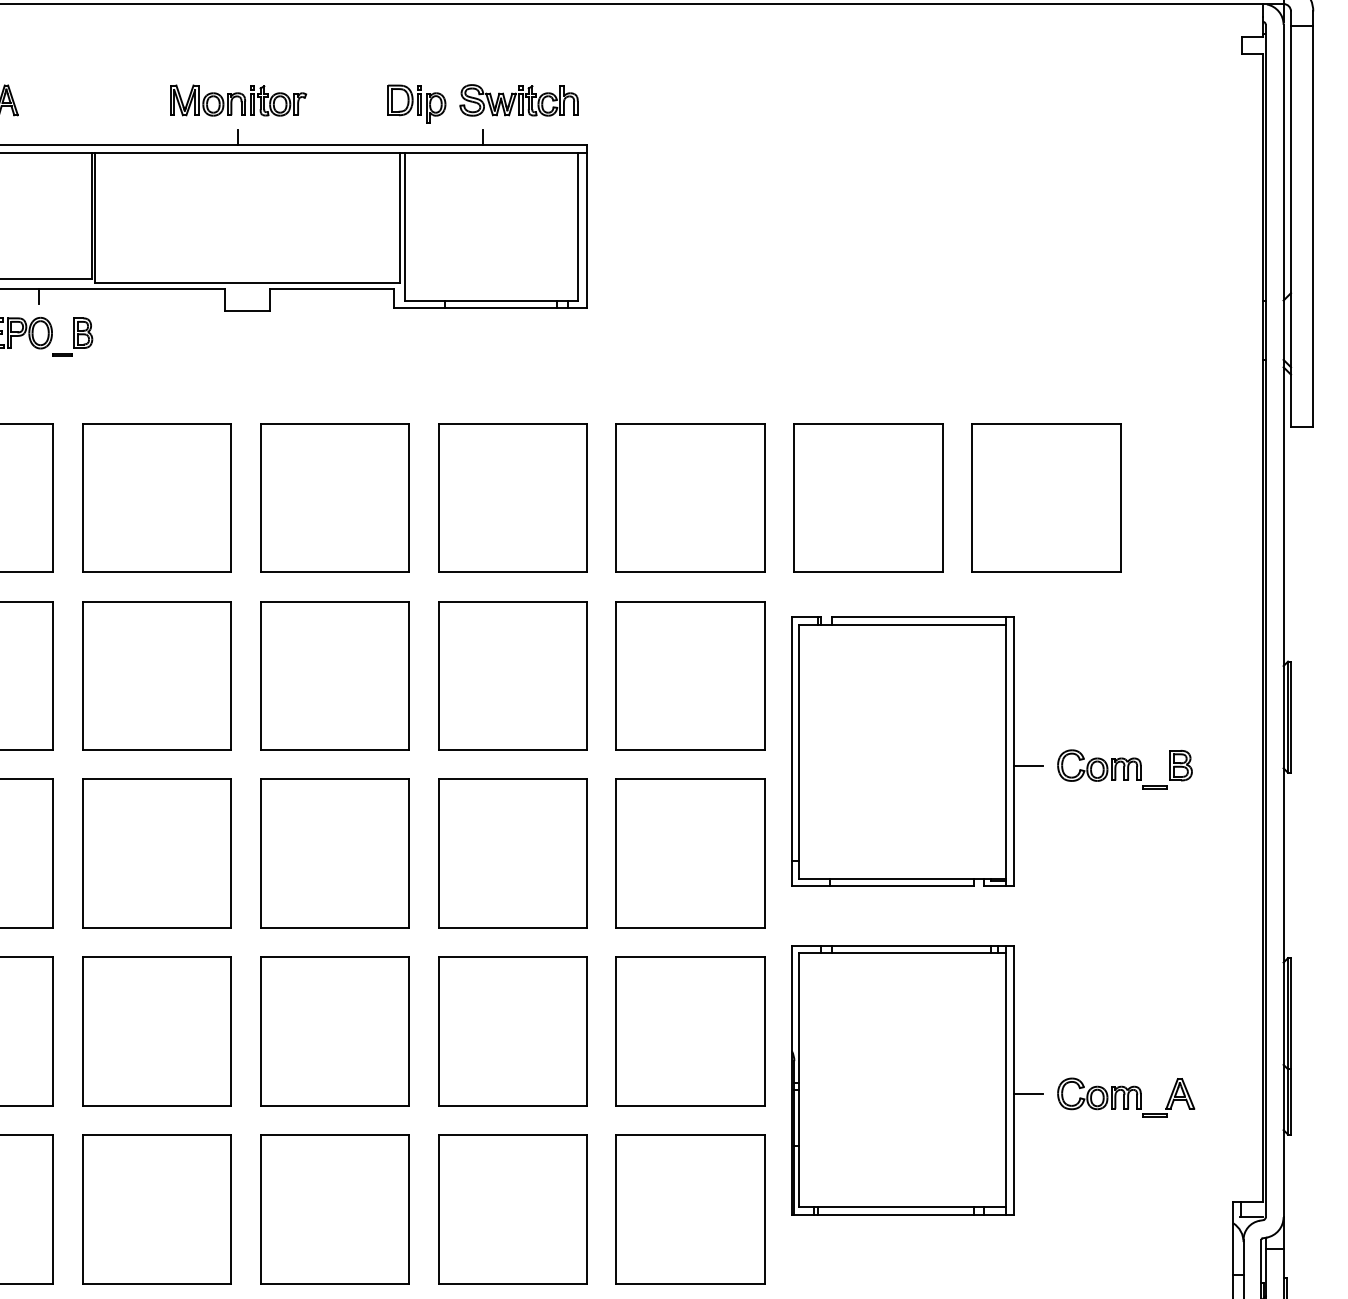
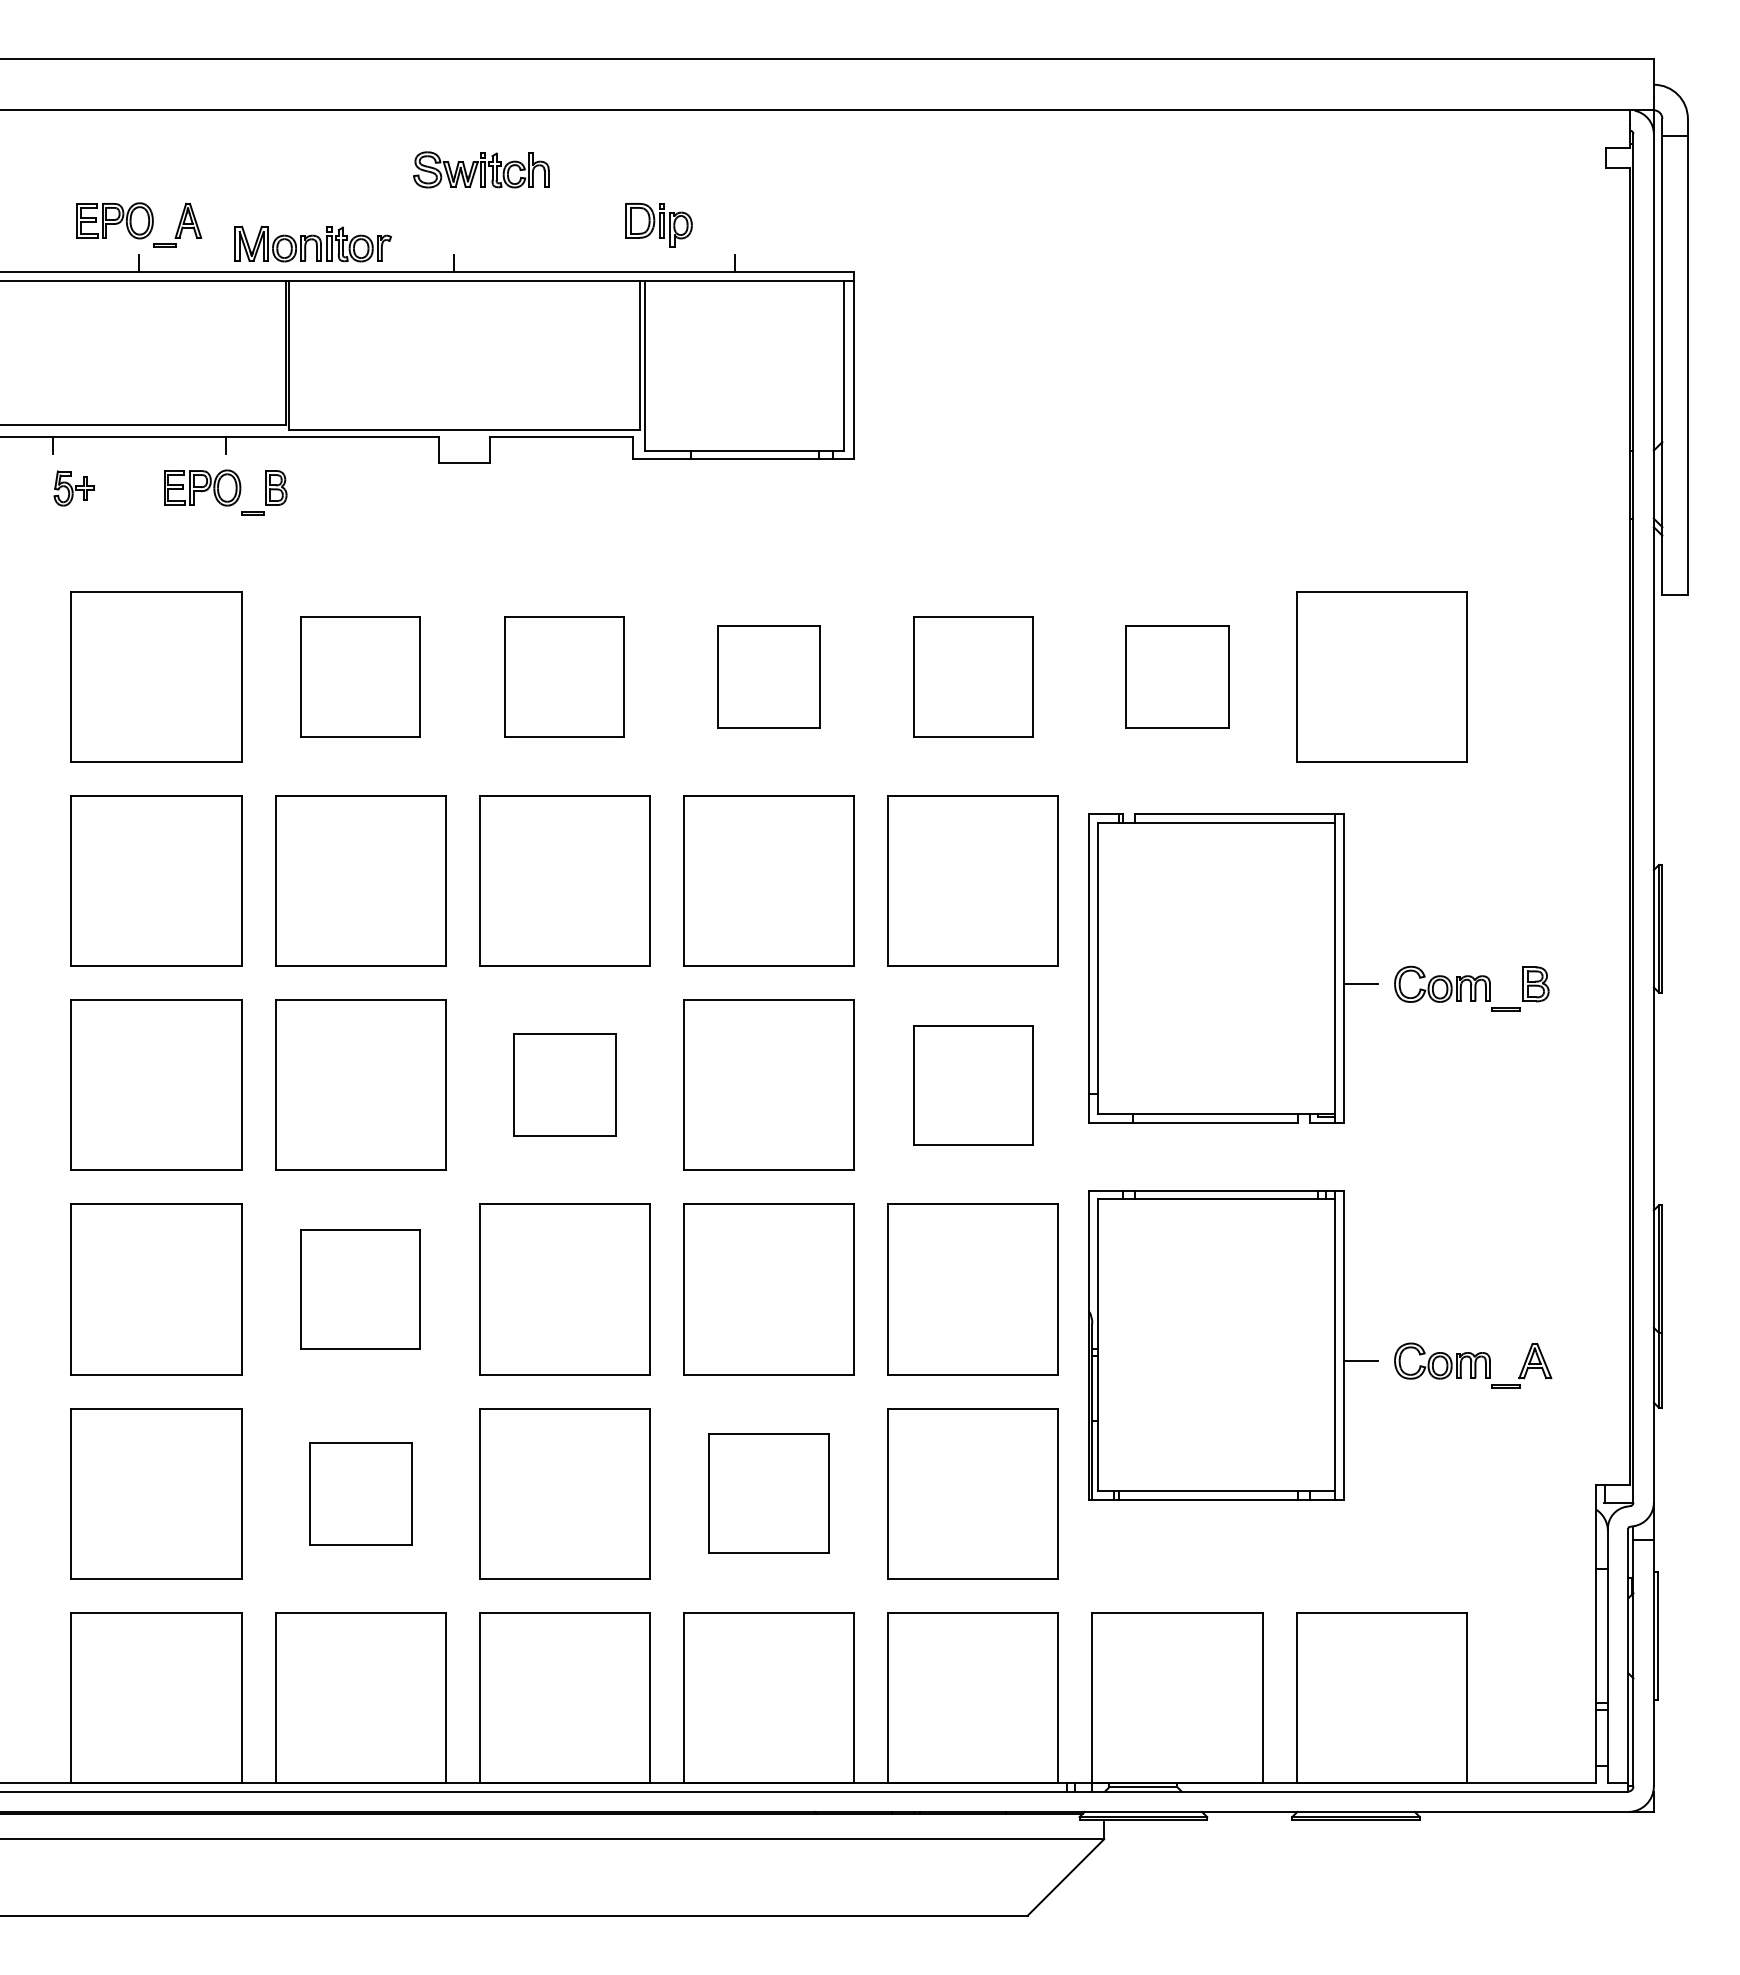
part: (237, 100) -> (312, 243), moved
part: (519, 100) -> (481, 169), moved
part: (156, 497) -> (360, 676), size x0.7
part: (334, 497) -> (564, 676), size x0.7
part: (512, 497) -> (768, 676), size x0.6
part: (689, 497) -> (972, 676), size x0.7
part: (868, 497) -> (1177, 676), size x0.6
part: (334, 852) -> (564, 1084), size x0.6
part: (689, 852) -> (972, 1084), size x0.7
part: (156, 1031) -> (360, 1289), size x0.7
part: (156, 1209) -> (360, 1493), size x0.6
part: (512, 1209) -> (768, 1493), size x0.7

